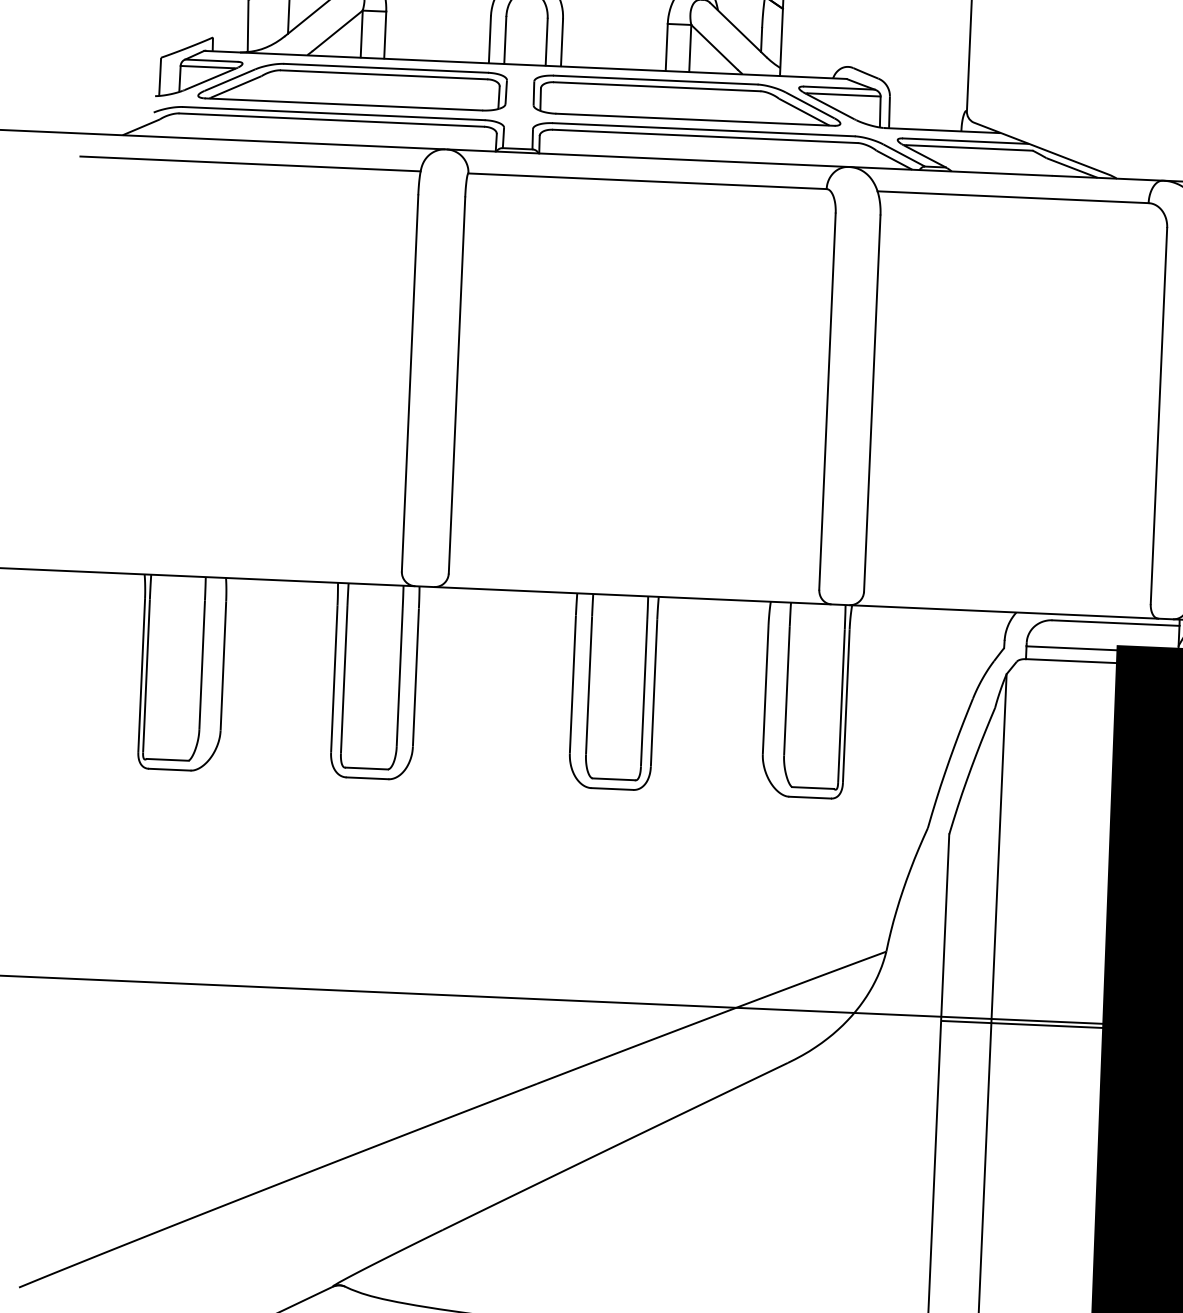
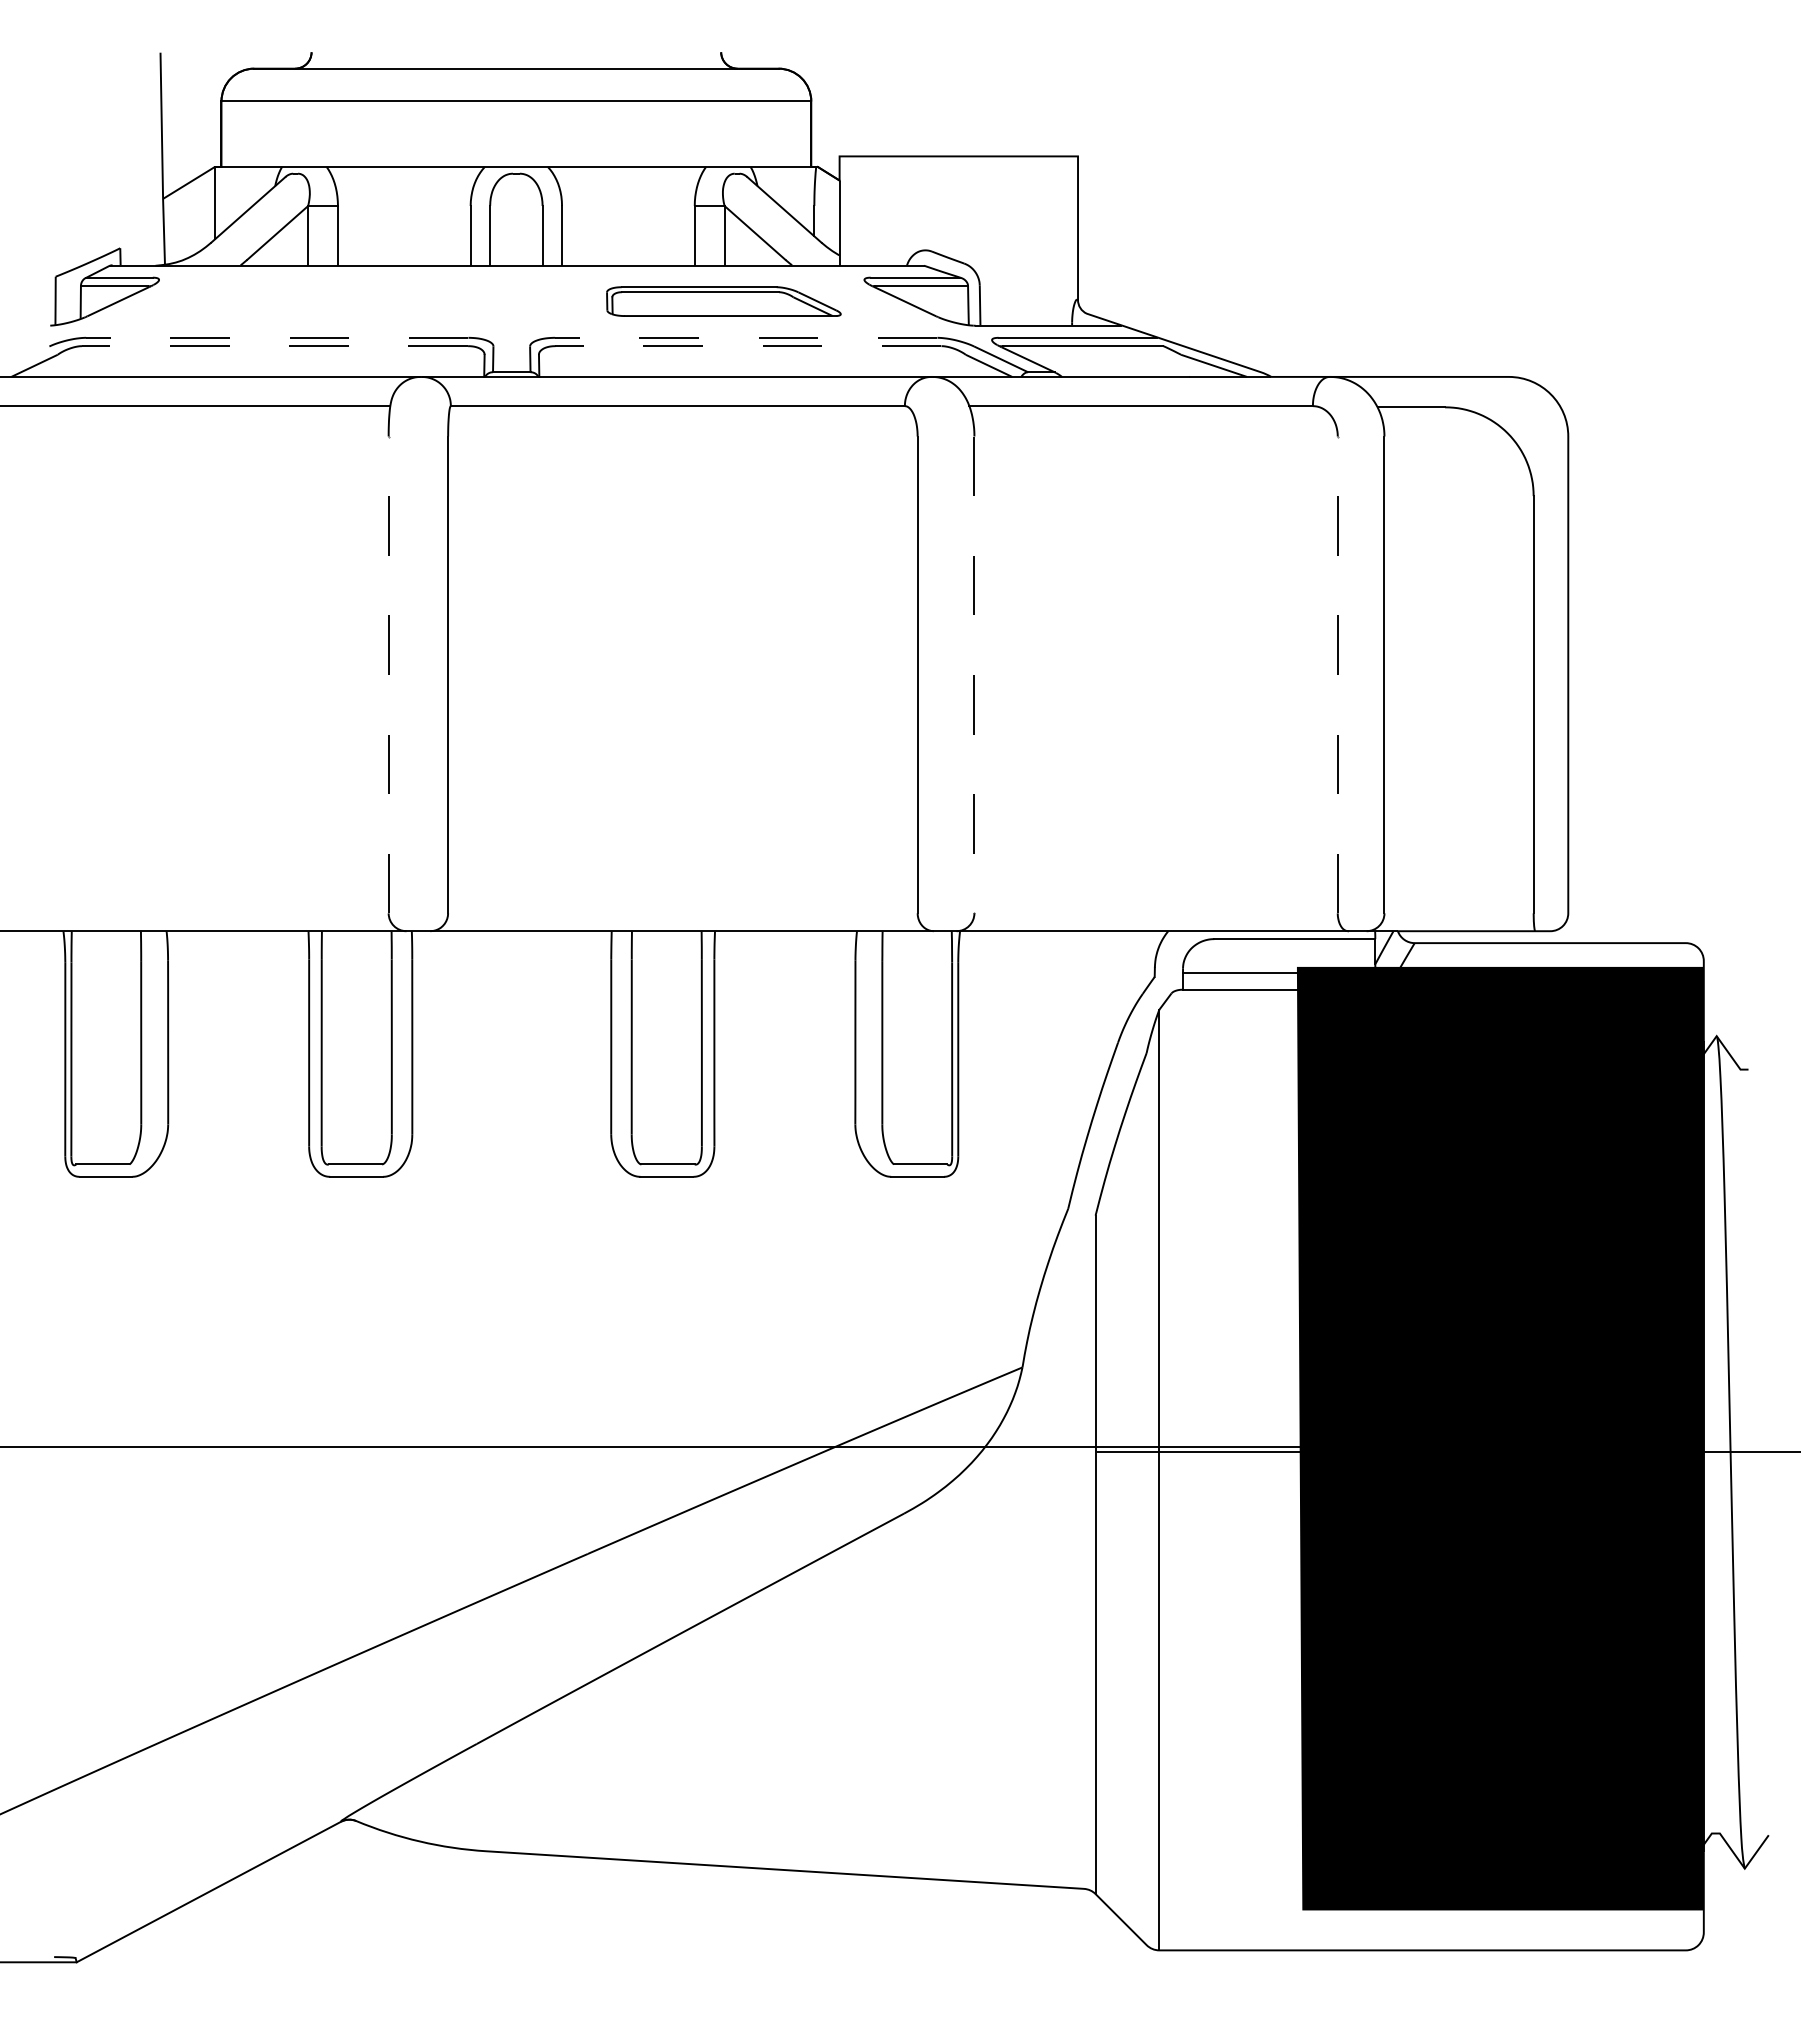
part: (352, 85) -> (299, 301), removed
part: (687, 100) -> (723, 301), size x0.6
line: (333, 113) -> (276, 337), solid -> dashed
line: (332, 120) -> (275, 346), solid -> dashed
line: (703, 129) -> (745, 337), solid -> dashed
line: (705, 136) -> (748, 346), solid -> dashed
line: (409, 383) -> (388, 674), solid -> dashed
line: (872, 404) -> (974, 675), solid -> dashed
line: (1158, 415) -> (1337, 674), solid -> dashed

